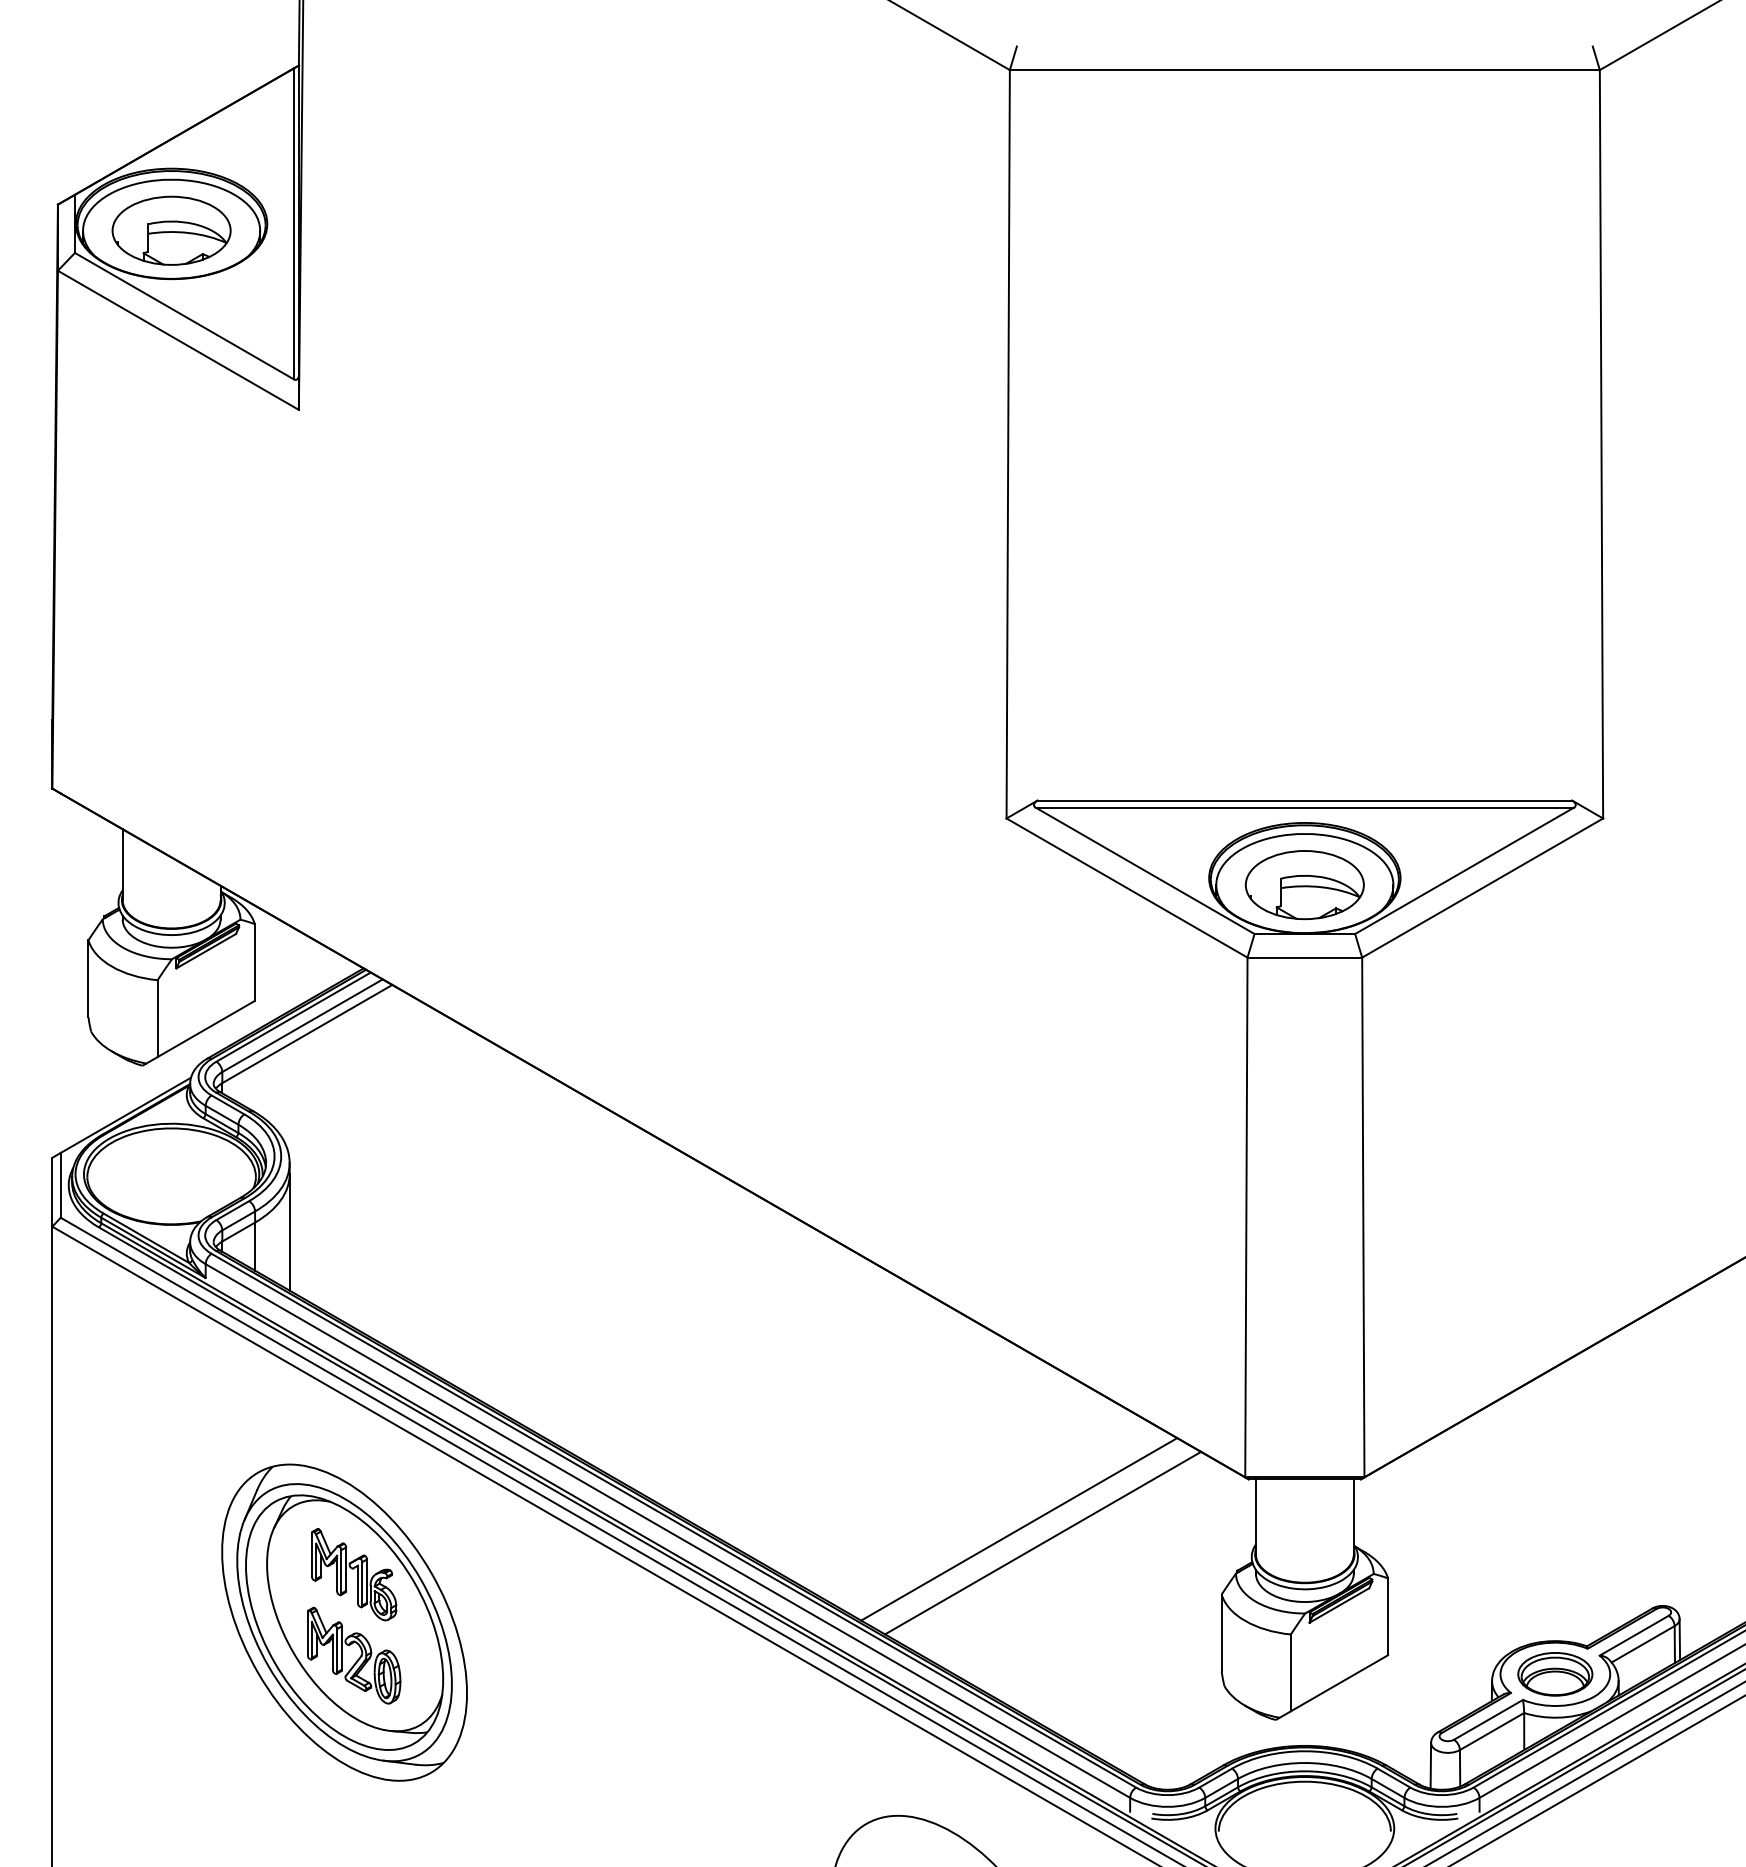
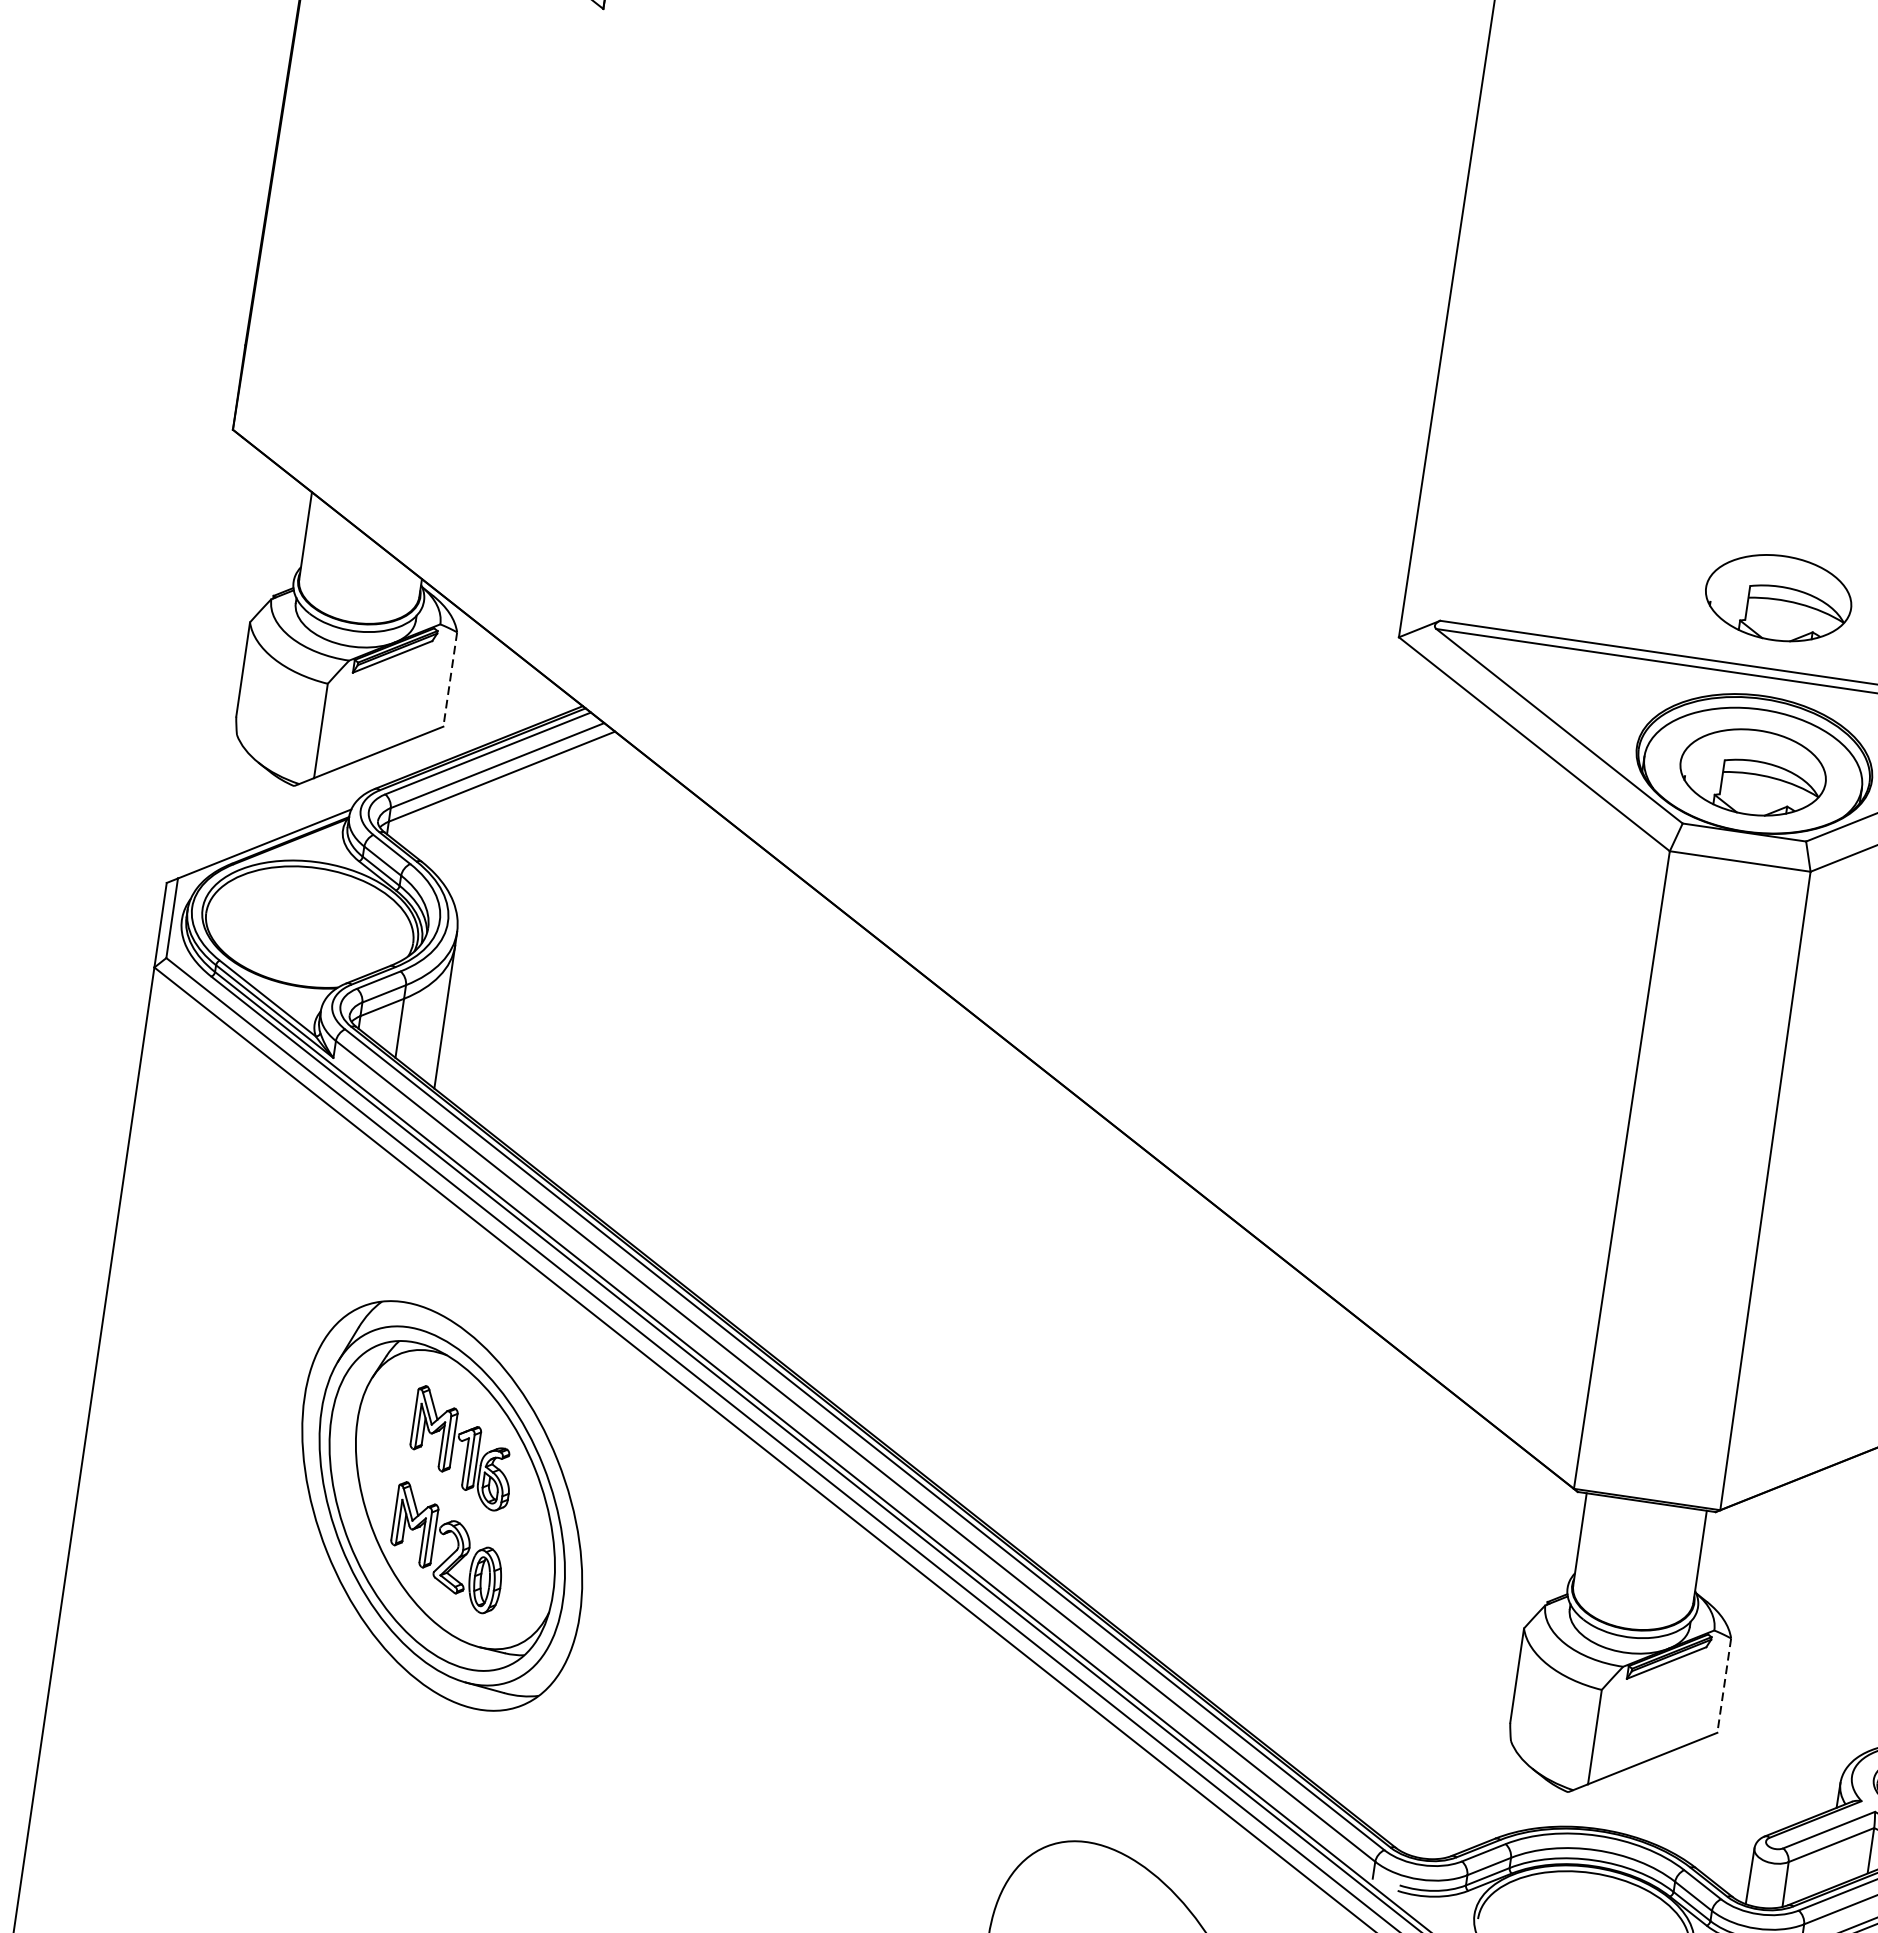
part: (1304, 743) -> (1778, 598), added
line: (254, 963) -> (449, 680), solid -> dashed
line: (1019, 1529) -> (1287, 1512), removed
line: (1043, 1542) -> (1314, 1532), removed
line: (1388, 1617) -> (1724, 1686), solid -> dashed

